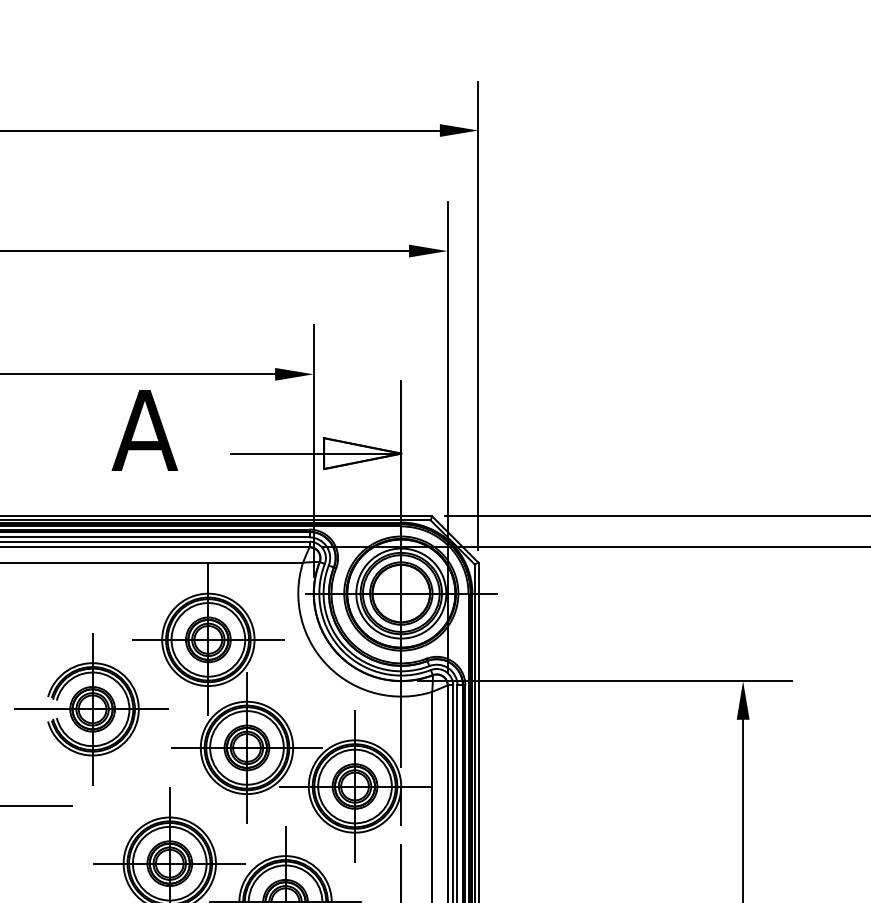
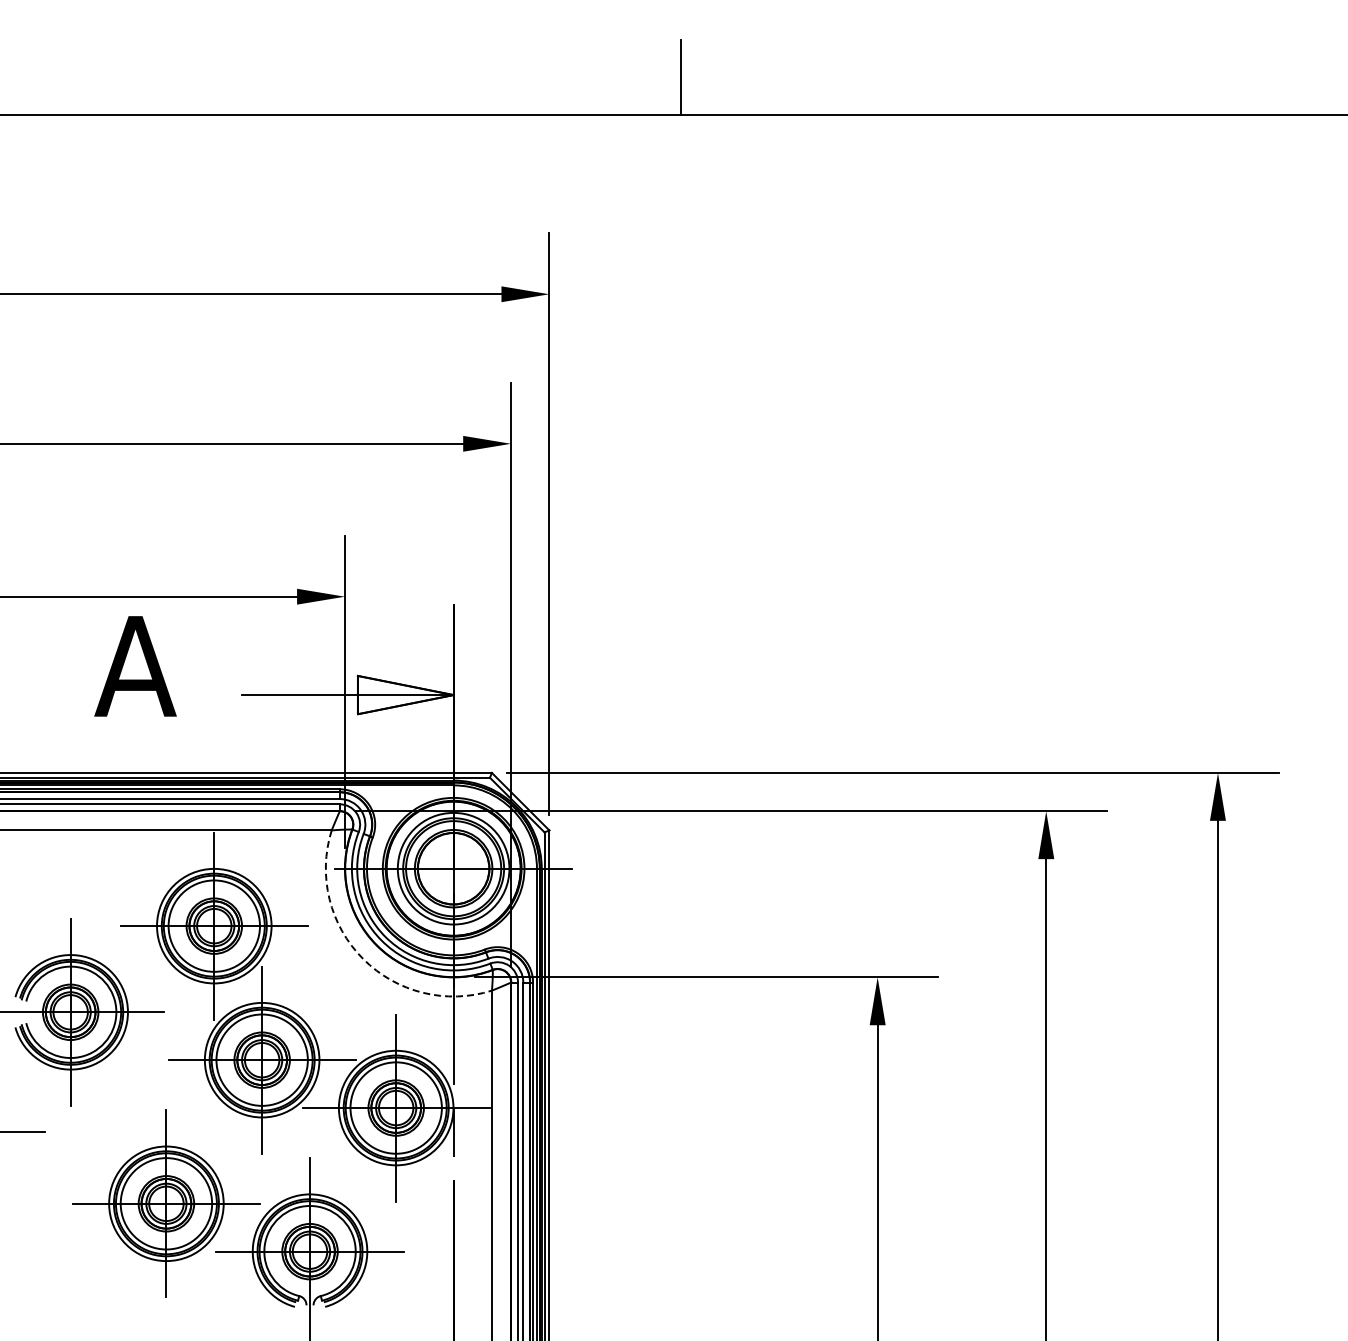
arc: (328, 666) -> (363, 959), solid -> dashed

